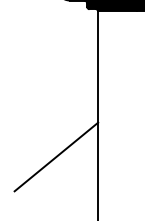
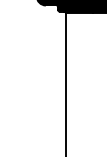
line: (55, 156) -> (35, 115), removed

